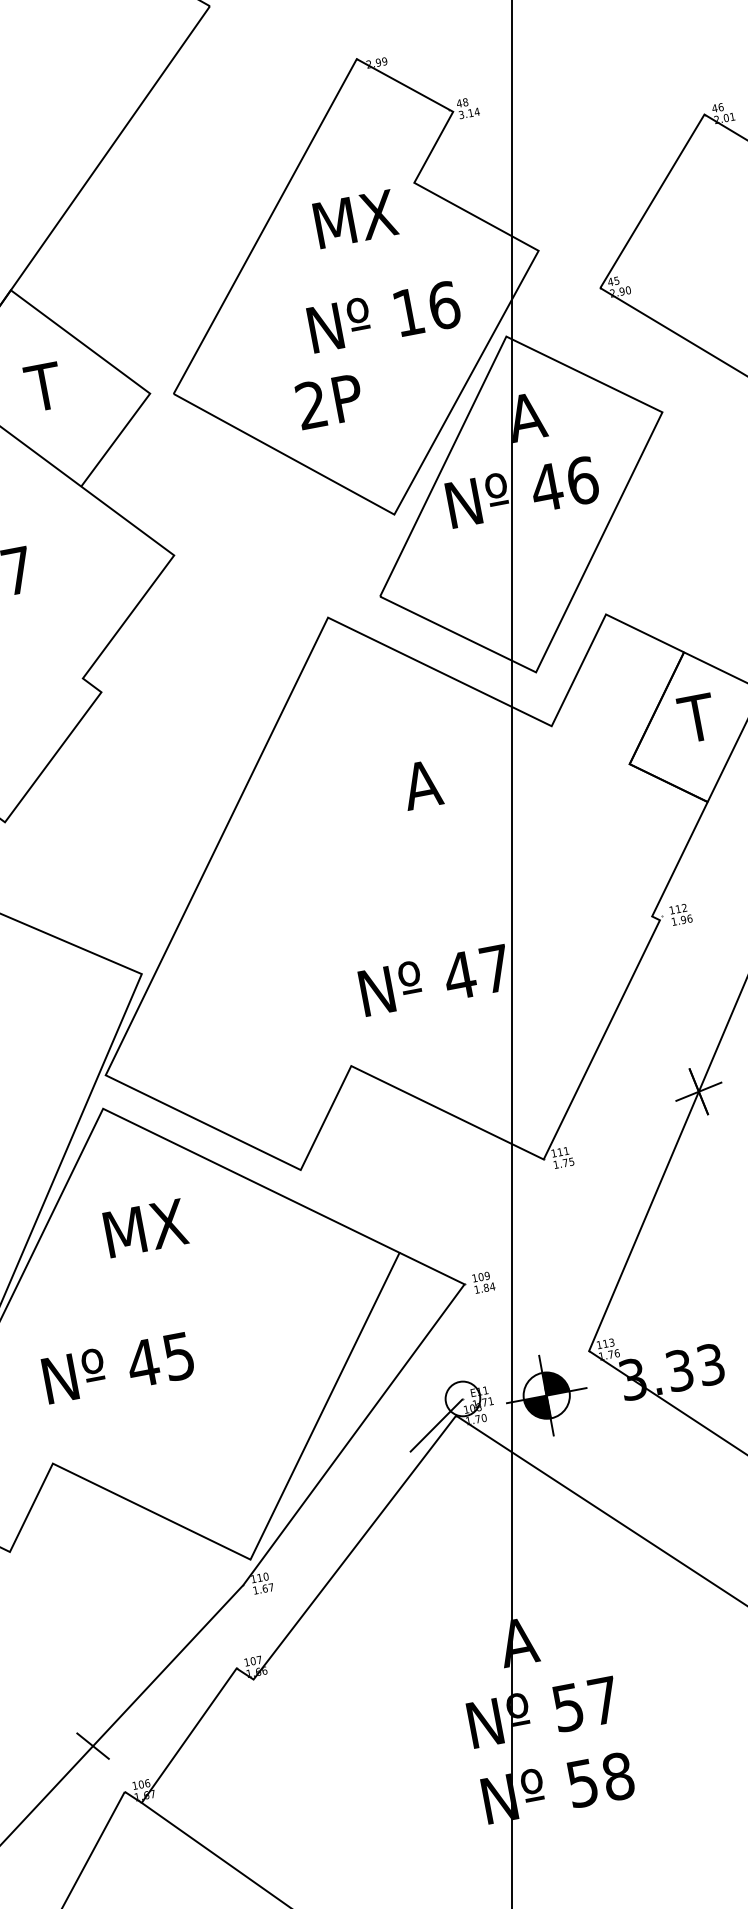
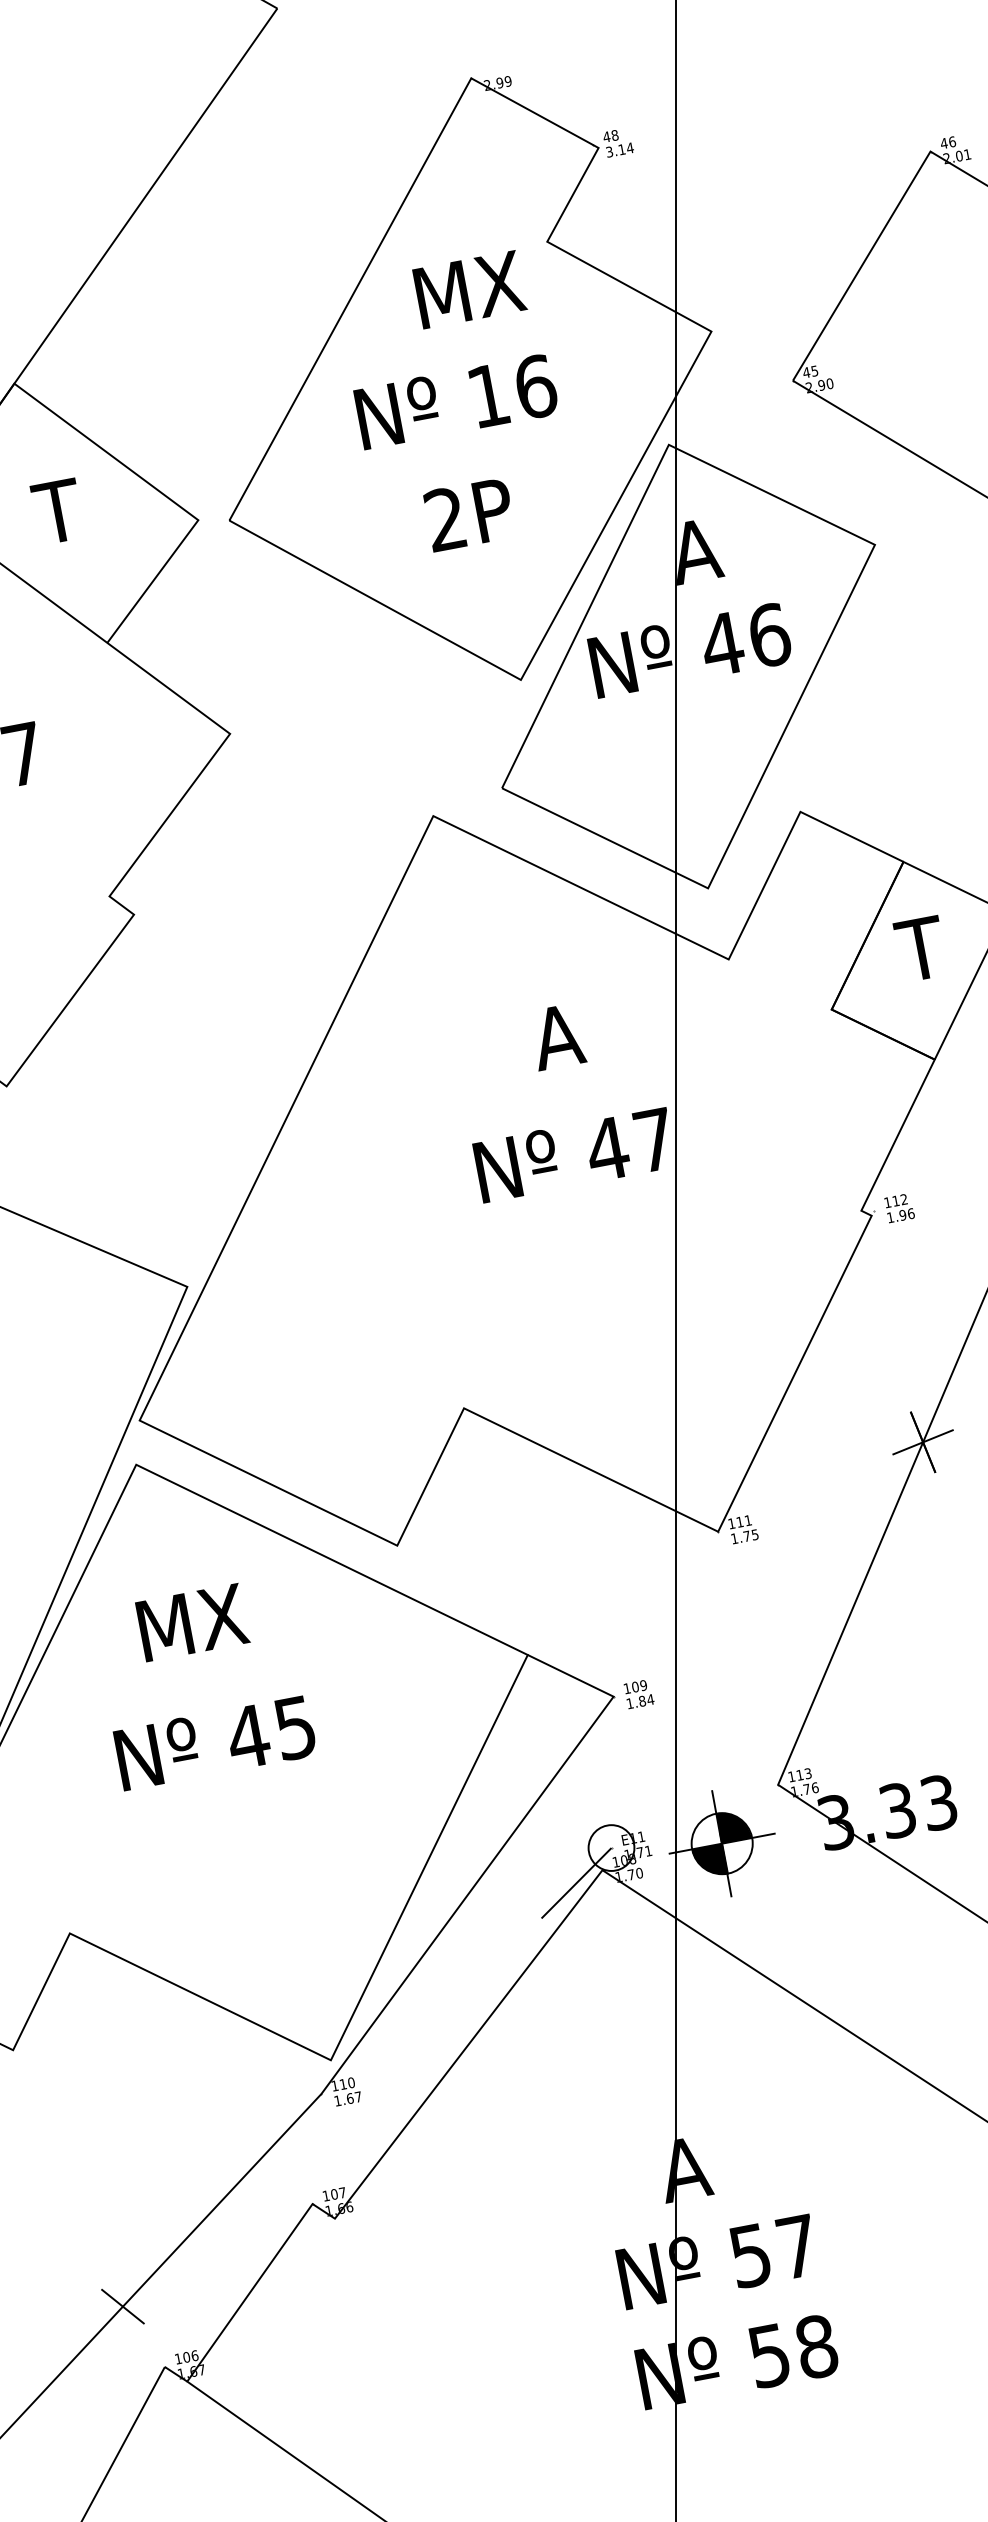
text: (383, 317) -> (455, 402), moved
text: (327, 402) -> (466, 515), moved
text: (431, 980) -> (569, 1155), moved
text: (116, 1368) -> (213, 1743), moved

